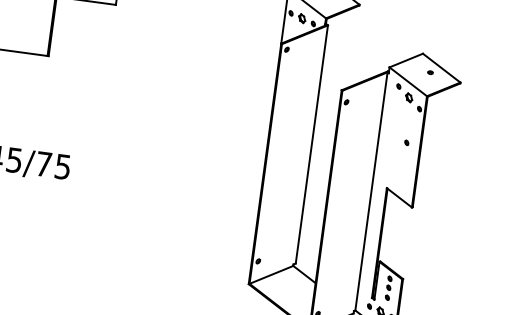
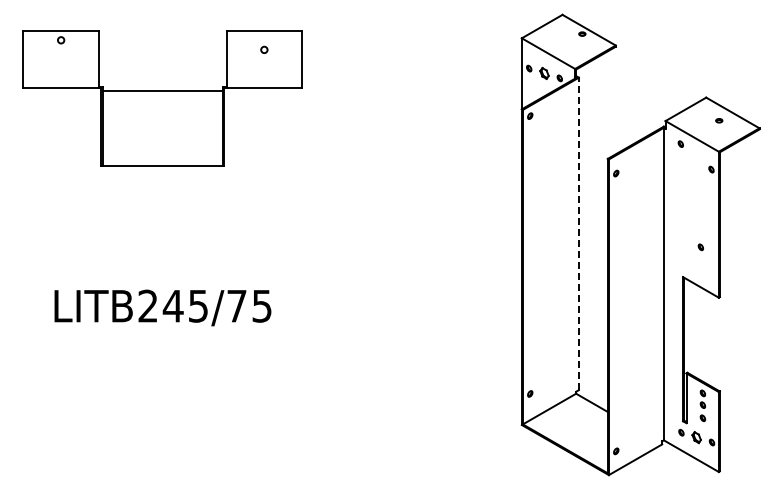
part: (408, 97) -> (695, 156), removed
part: (406, 142) -> (700, 247), moved
line: (311, 144) -> (578, 233), solid -> dashed

